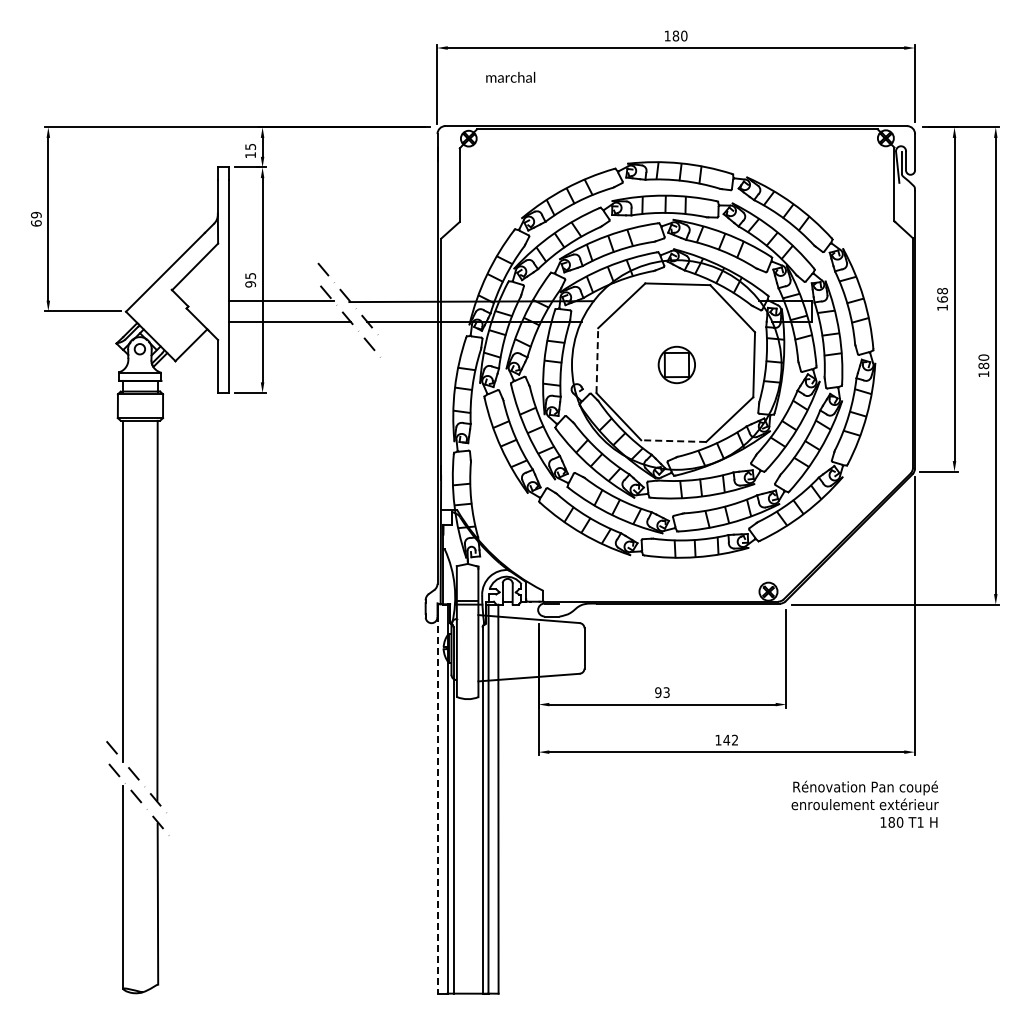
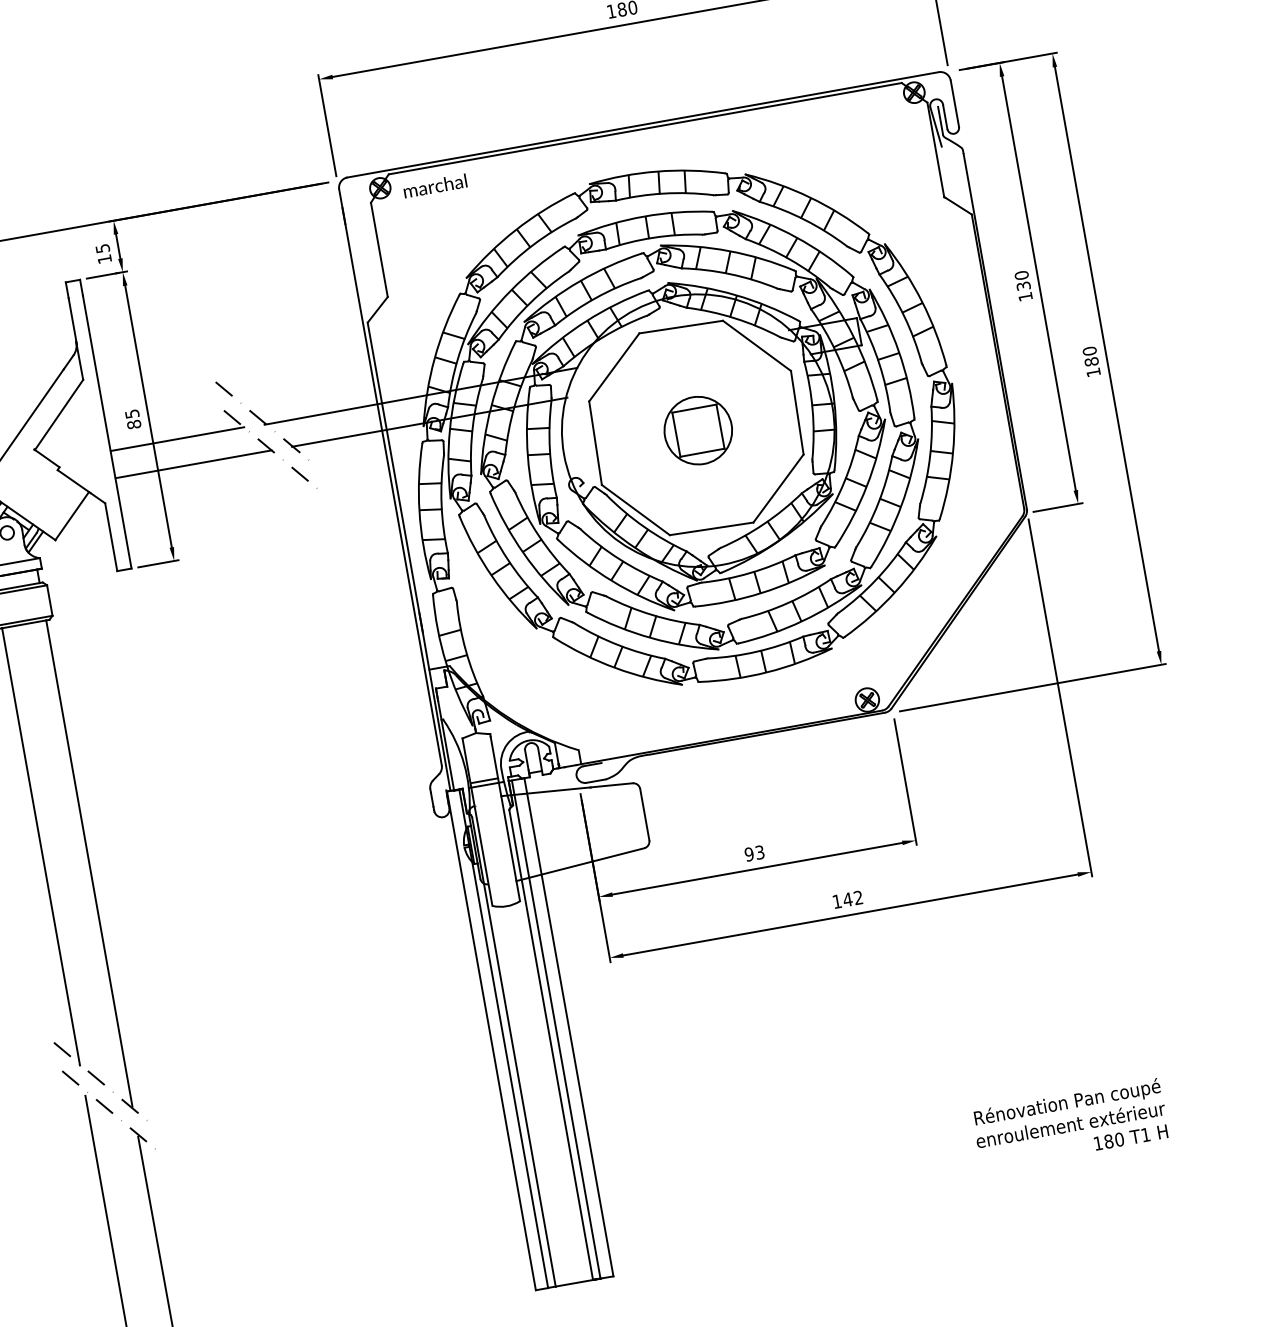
text: (510, 76) -> (434, 184), moved
text: (250, 284) -> (134, 424), 95 -> 85
text: (942, 294) -> (1022, 279), 168 -> 130
line: (597, 360) -> (595, 442), dashed -> solid
part: (676, 364) -> (697, 430), size x1.43
line: (673, 441) -> (711, 529), dashed -> solid
line: (437, 798) -> (490, 1040), dashed -> solid
text: (864, 803) -> (1069, 1123), moved

